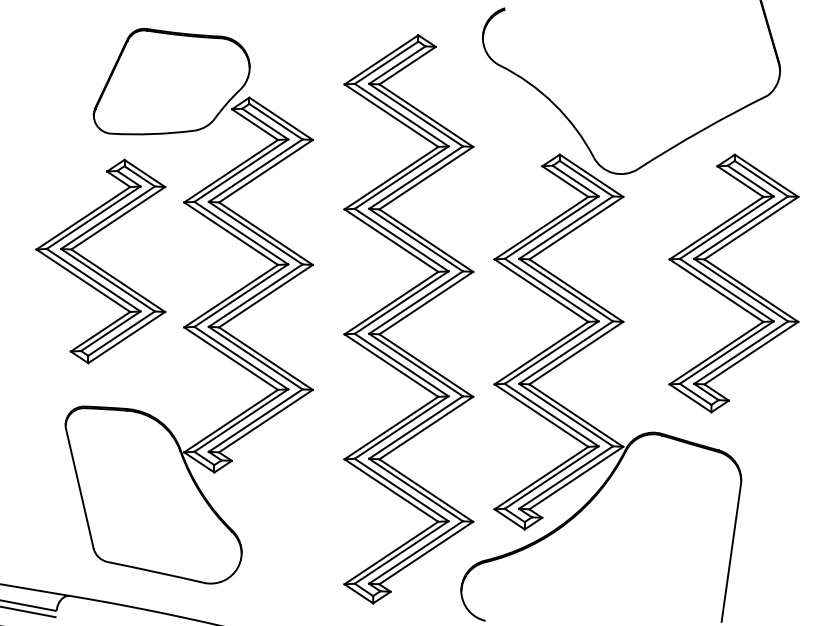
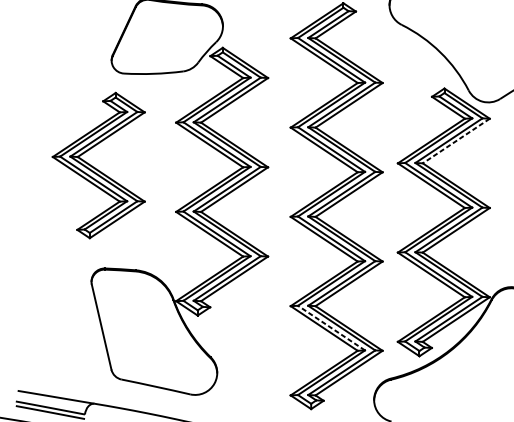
line: (575, 228) -> (455, 141), solid -> dashed
part: (100, 261) -> (98, 165), moved
line: (401, 489) -> (331, 327), solid -> dashed

